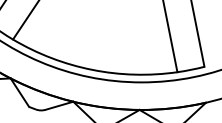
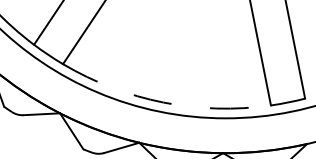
arc: (92, 69) -> (163, 102), solid -> dashed

